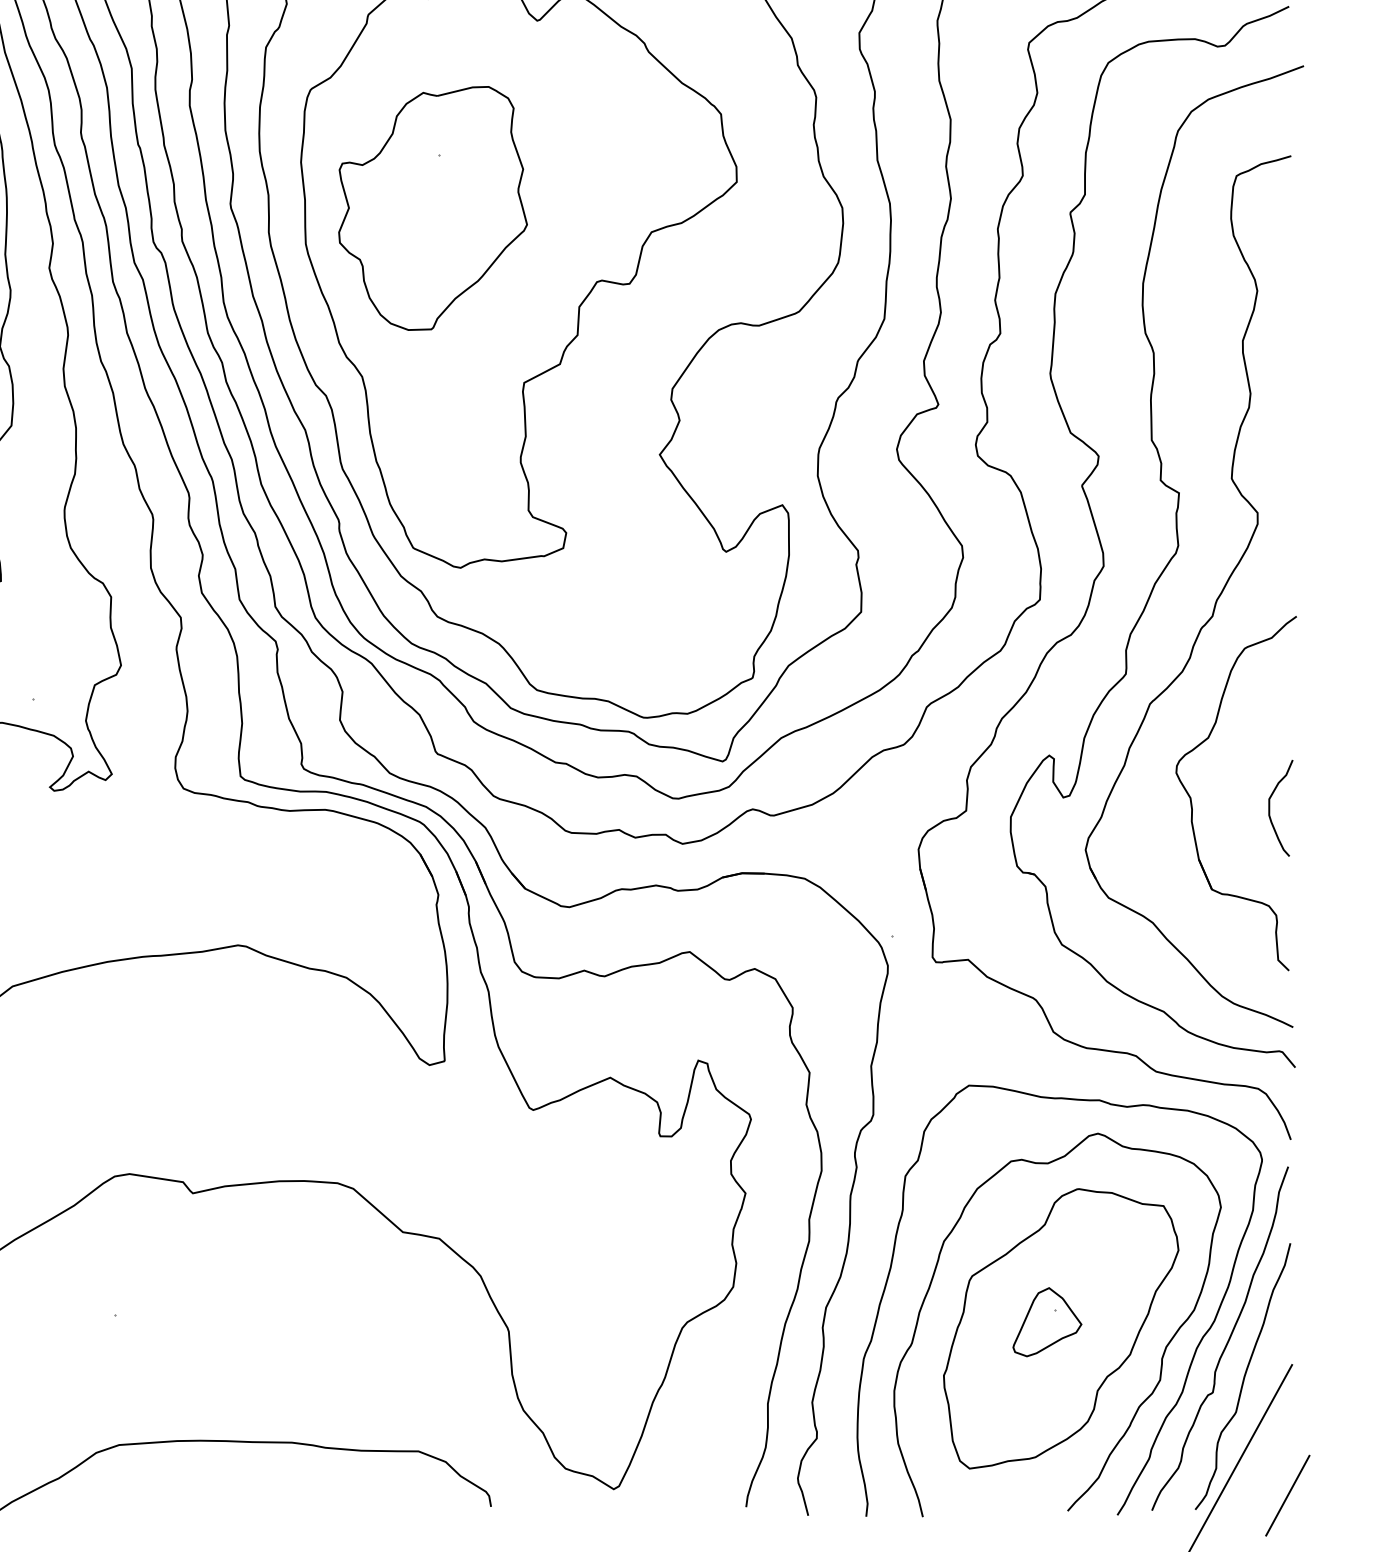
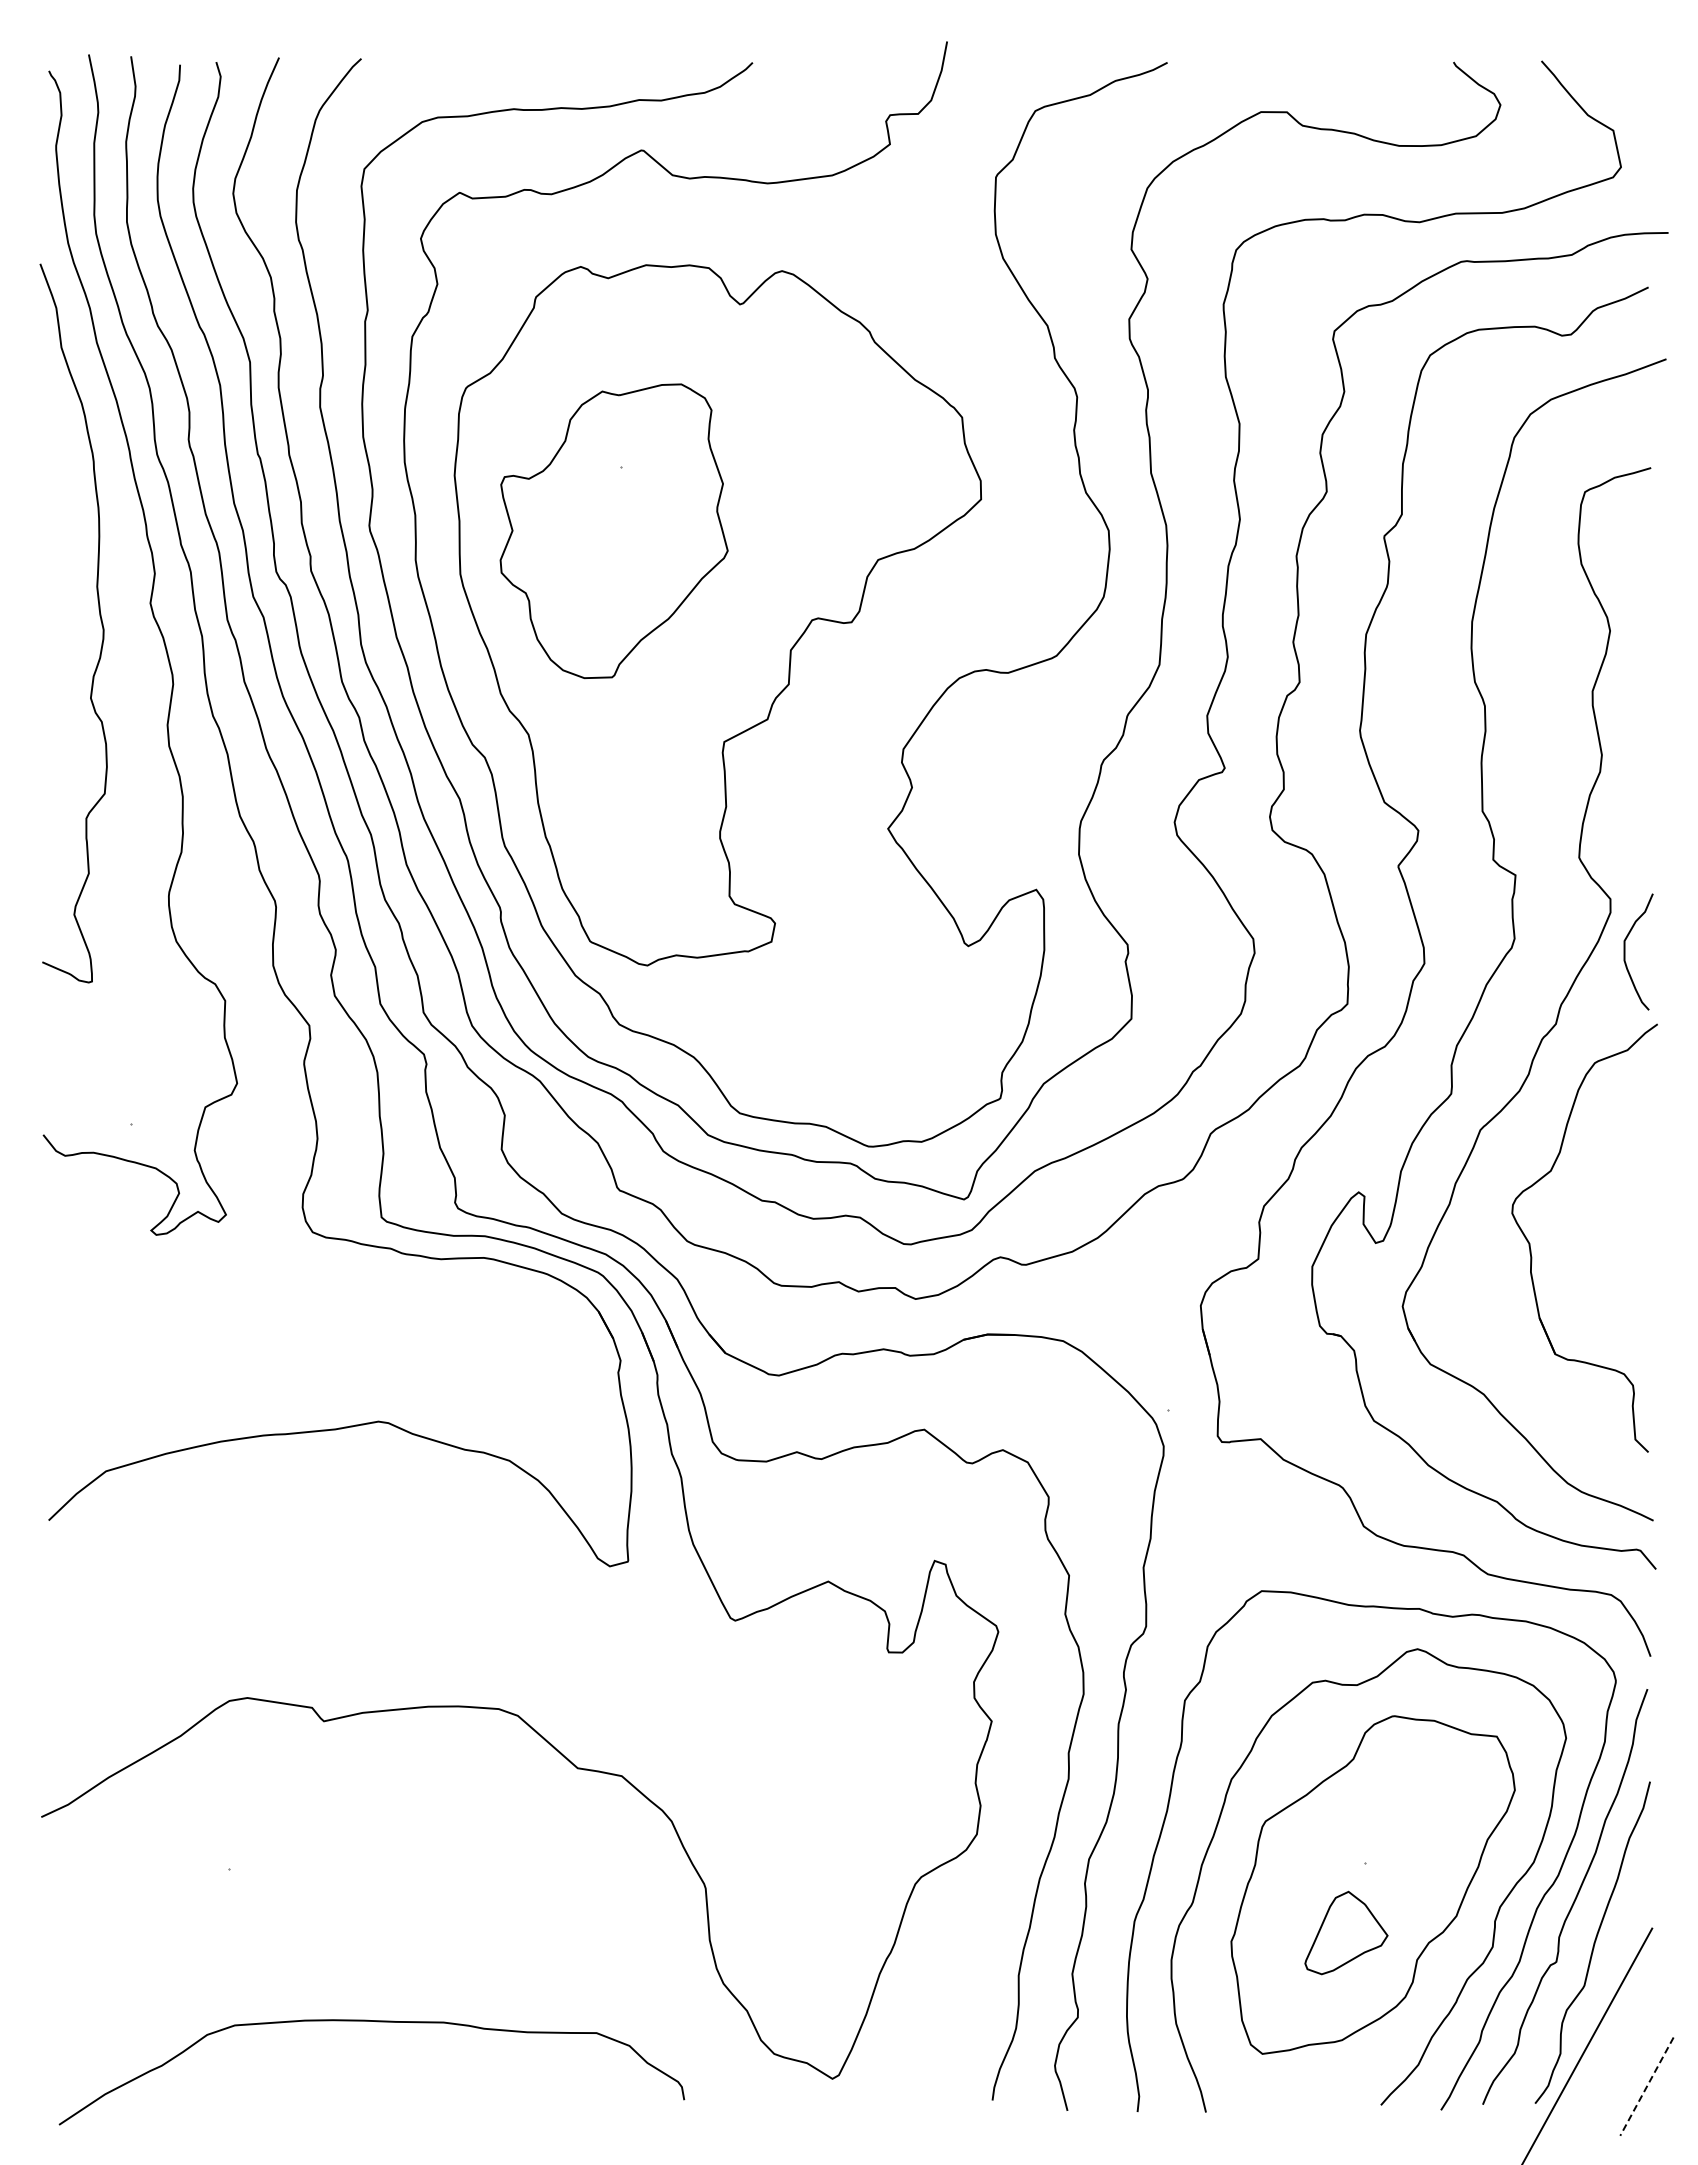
curve: (1270, 807) -> (1625, 951), moved
part: (1047, 1321) -> (1346, 1932), moved
line: (1287, 1495) -> (1646, 2086), solid -> dashed

